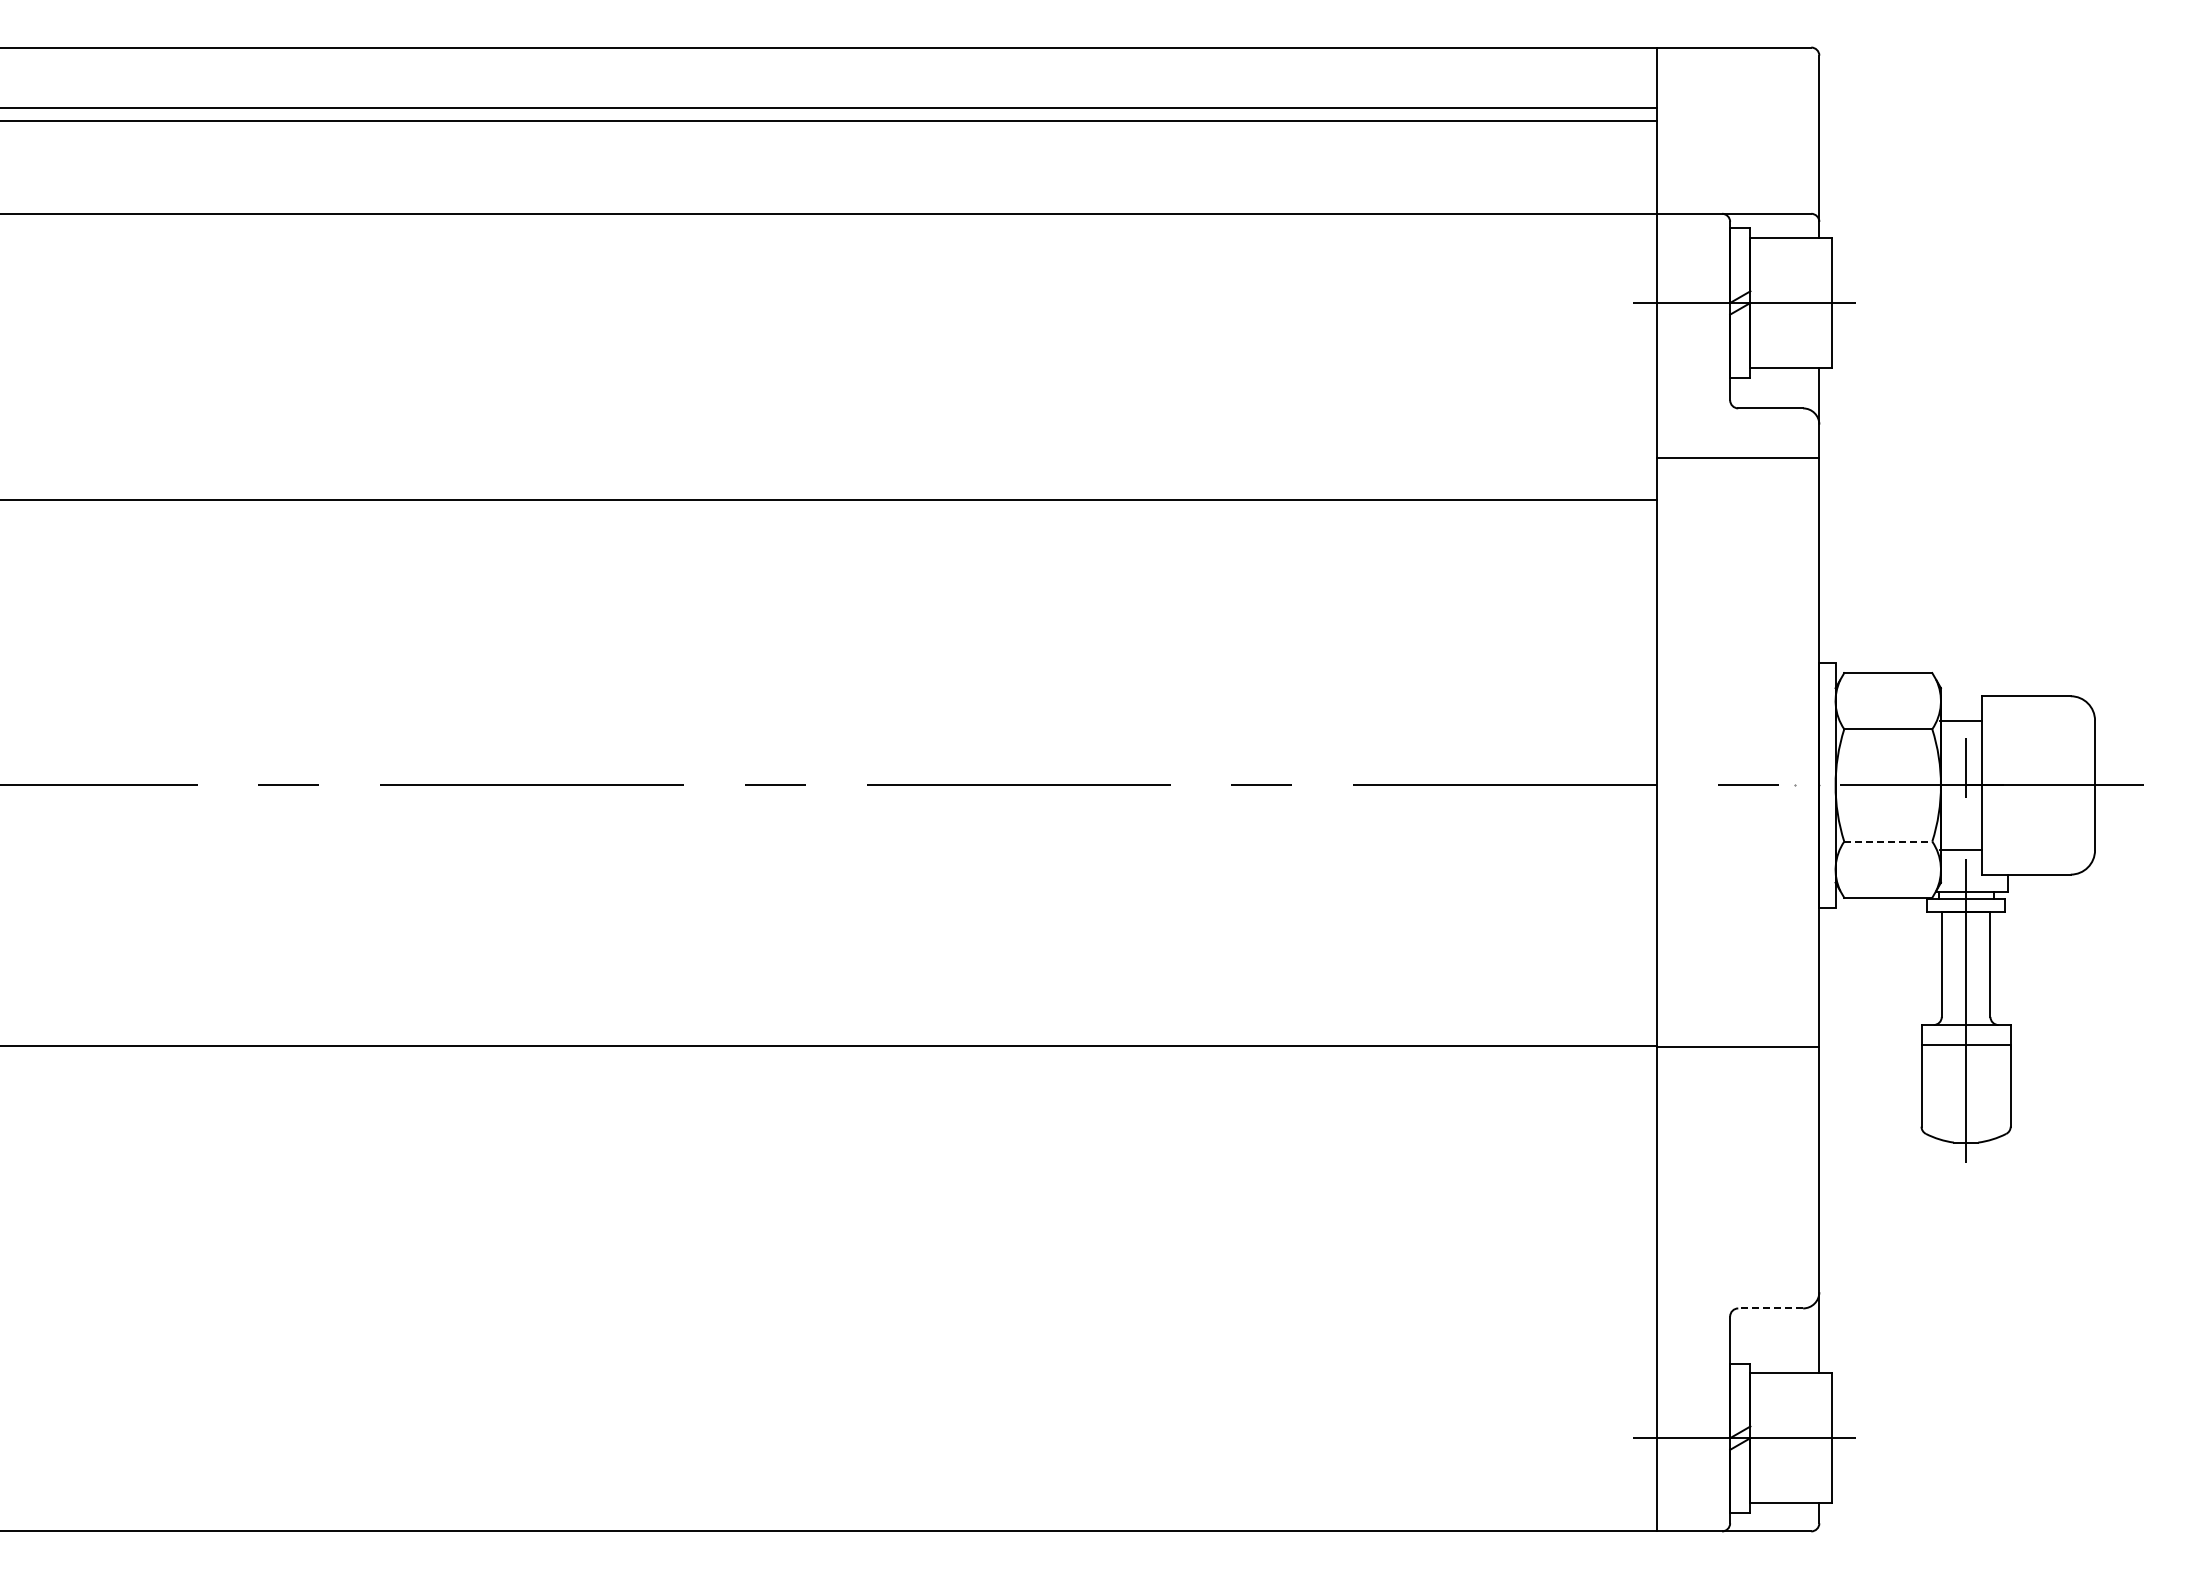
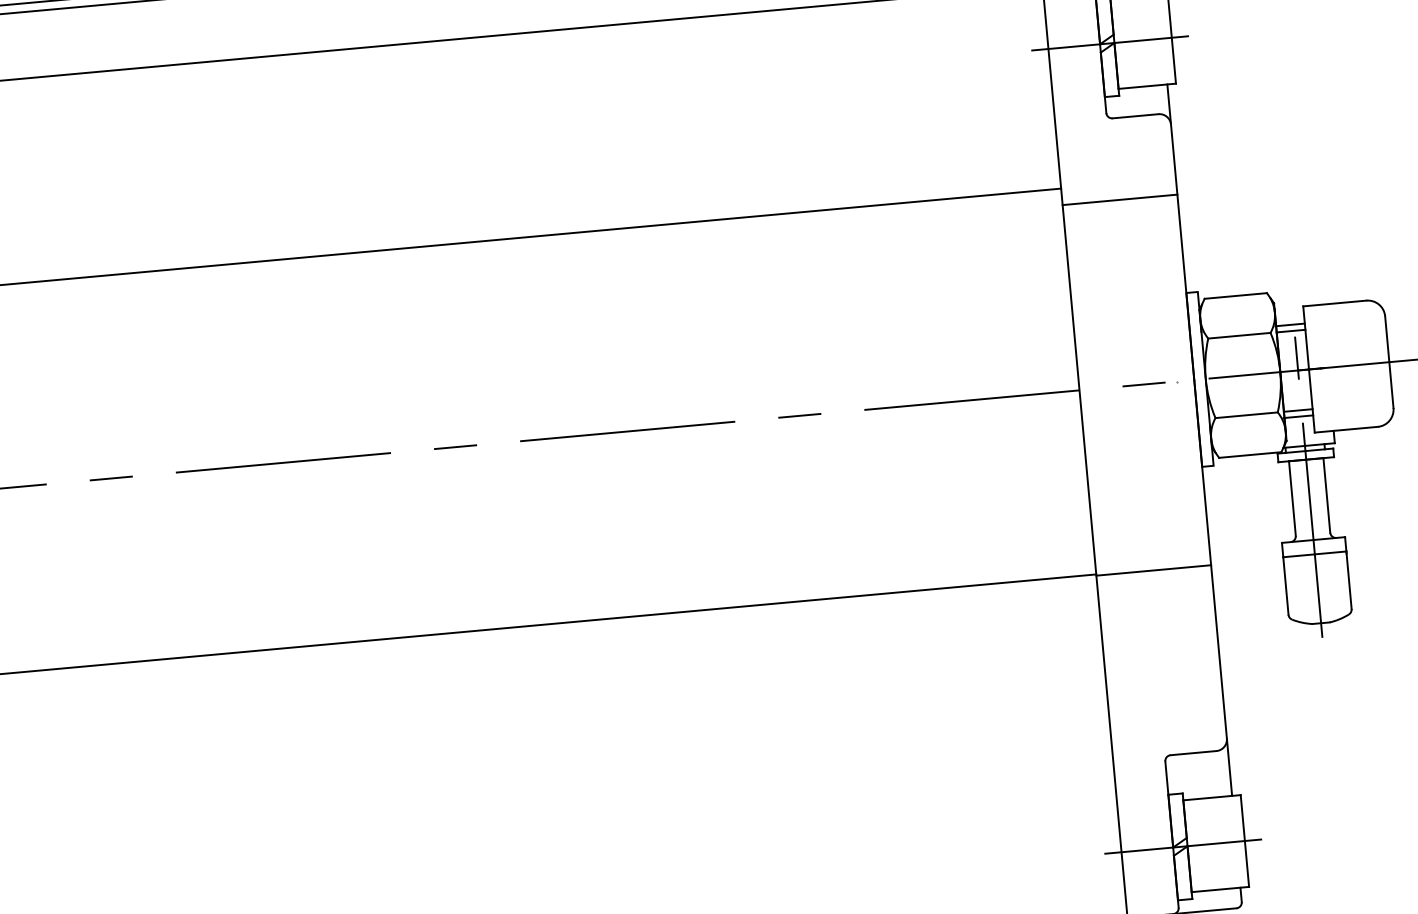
line: (1738, 457) -> (1120, 199), moved
line: (1960, 729) -> (1290, 331), added
line: (1888, 841) -> (1246, 415), dashed -> solid
line: (1960, 841) -> (1297, 410), added
line: (1770, 1308) -> (1193, 753), dashed -> solid

